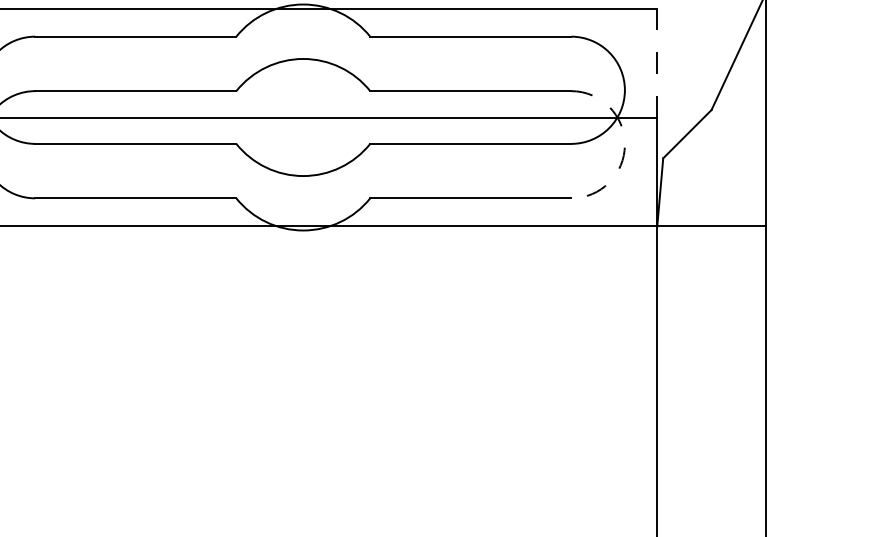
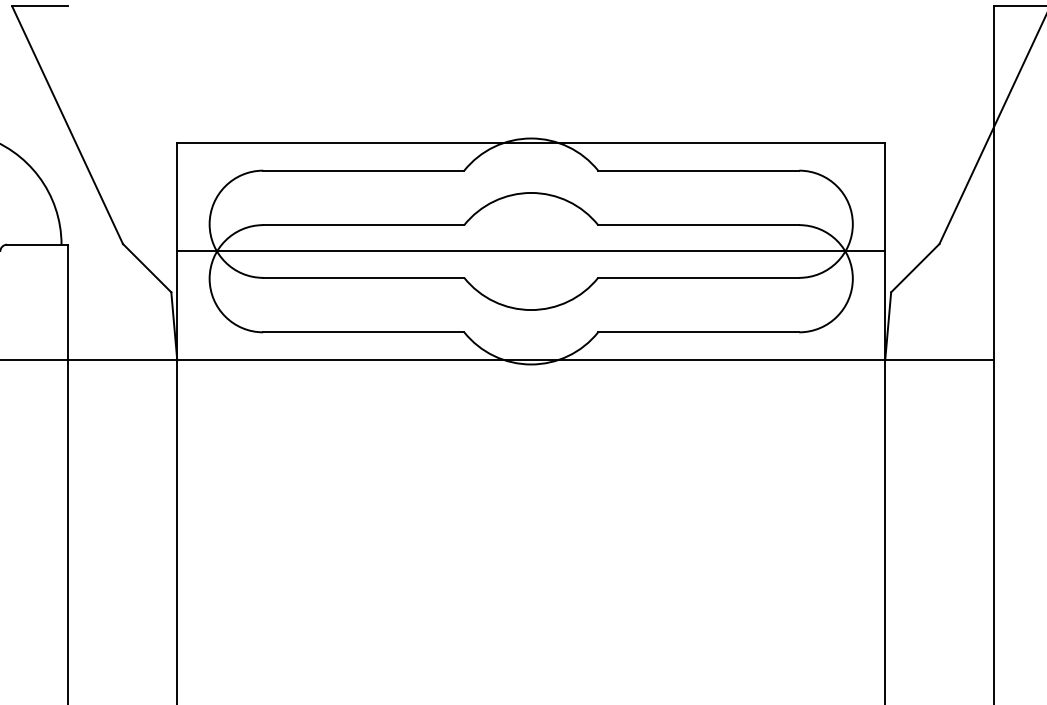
line: (657, 62) -> (885, 196), dashed -> solid
arc: (624, 144) -> (852, 278), dashed -> solid

